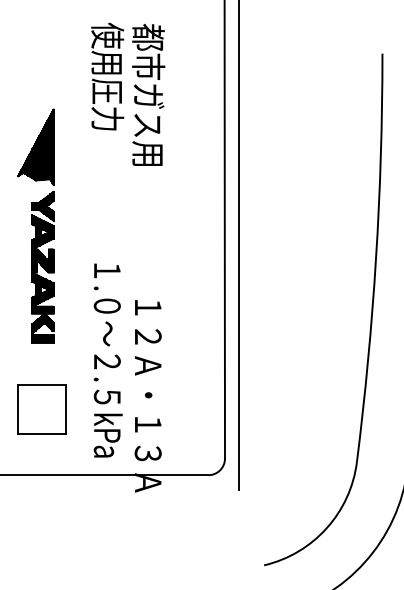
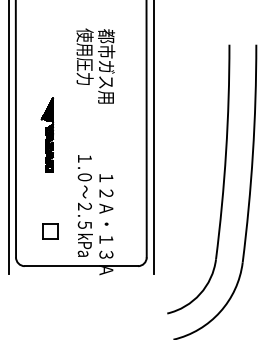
part: (36, 224) -> (47, 134), size x0.6
part: (41, 409) -> (50, 231), size x0.6

